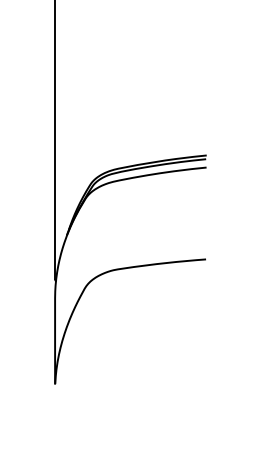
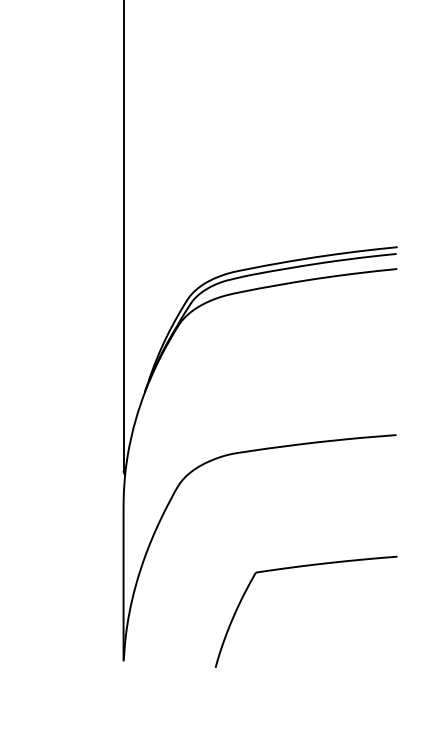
part: (151, 333) -> (297, 568), added

